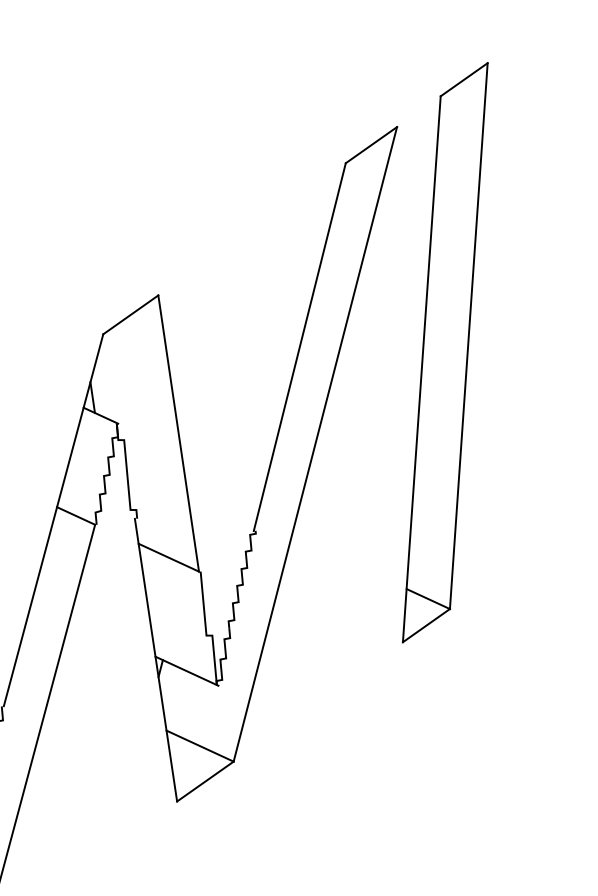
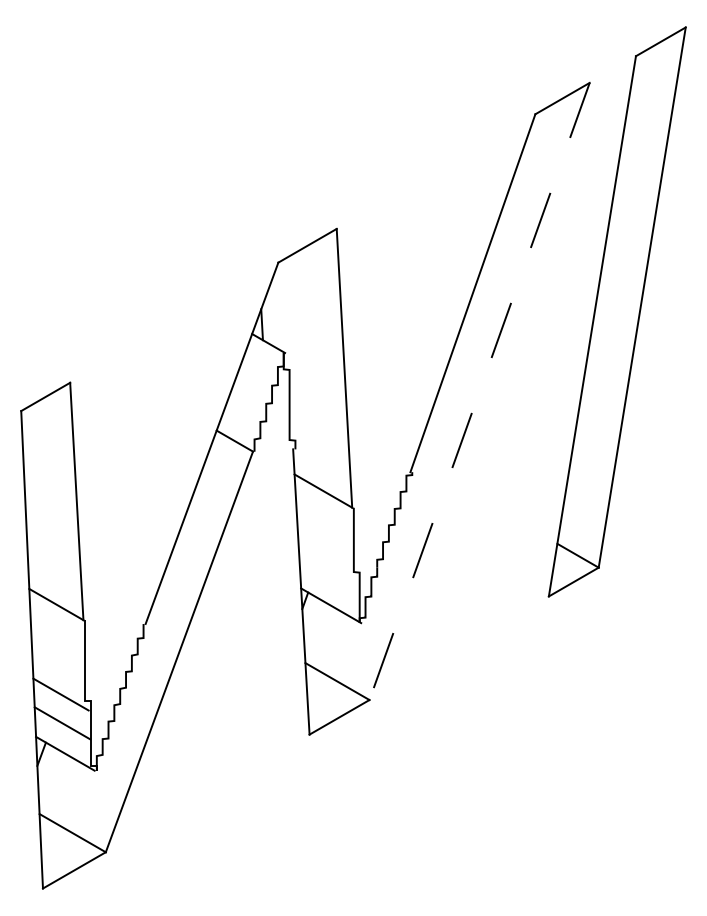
line: (315, 444) -> (479, 391), solid -> dashed

